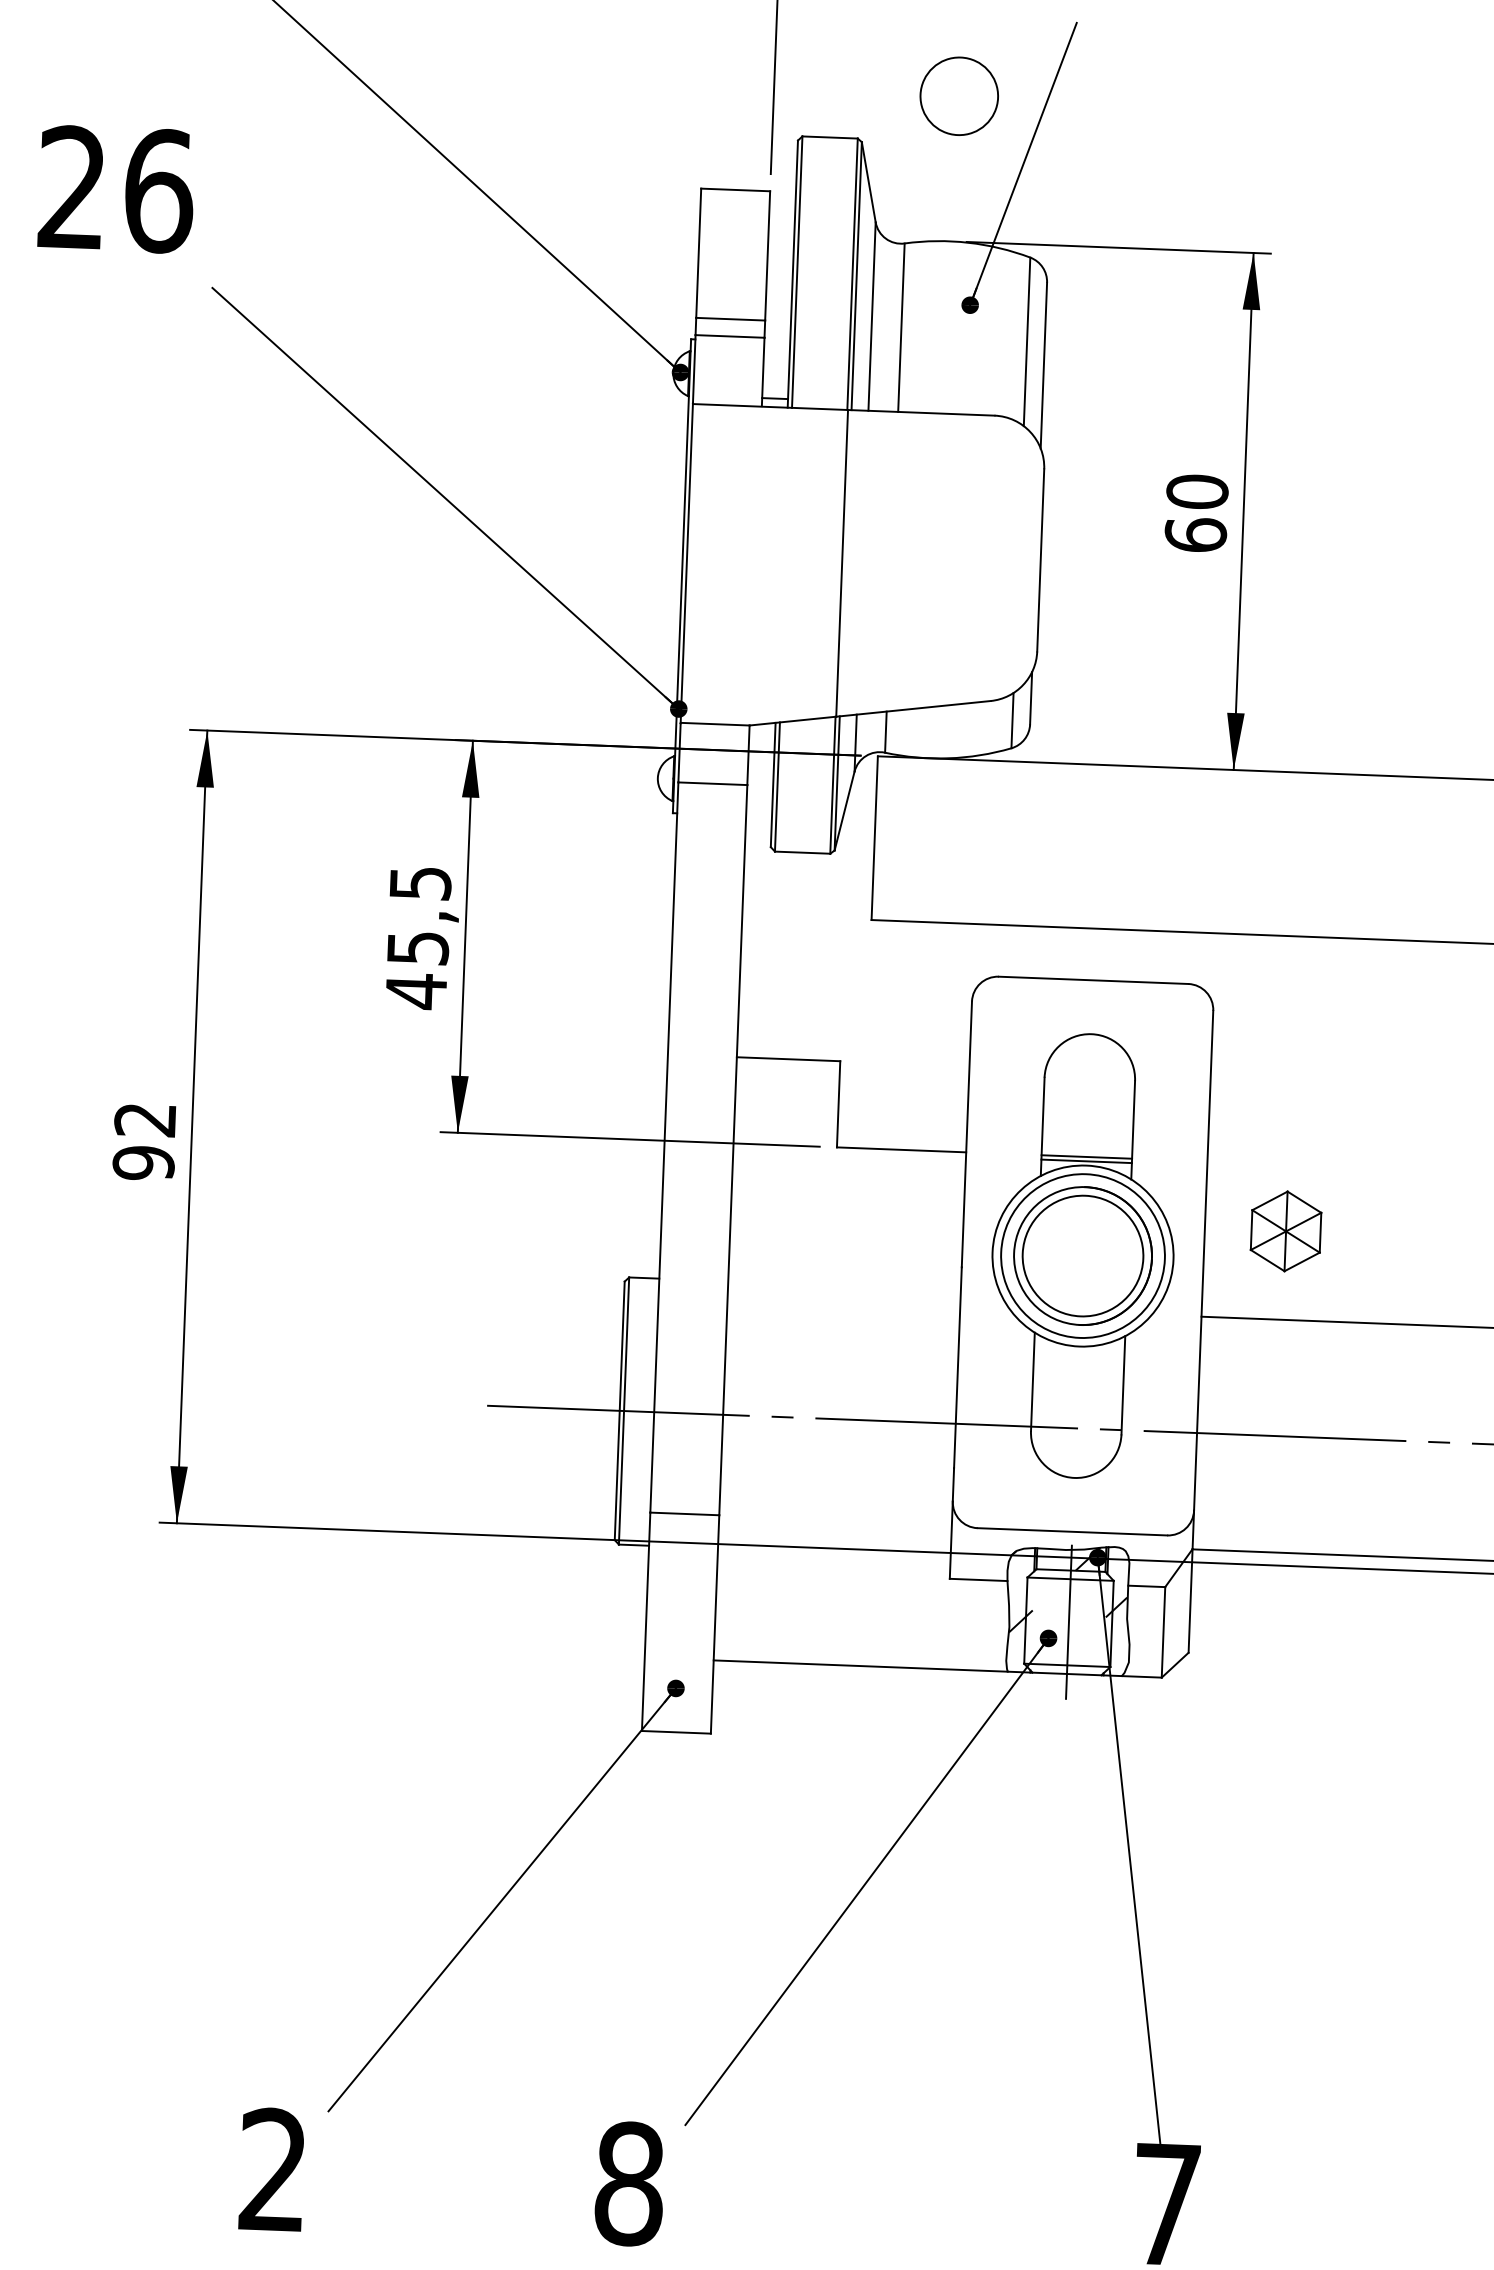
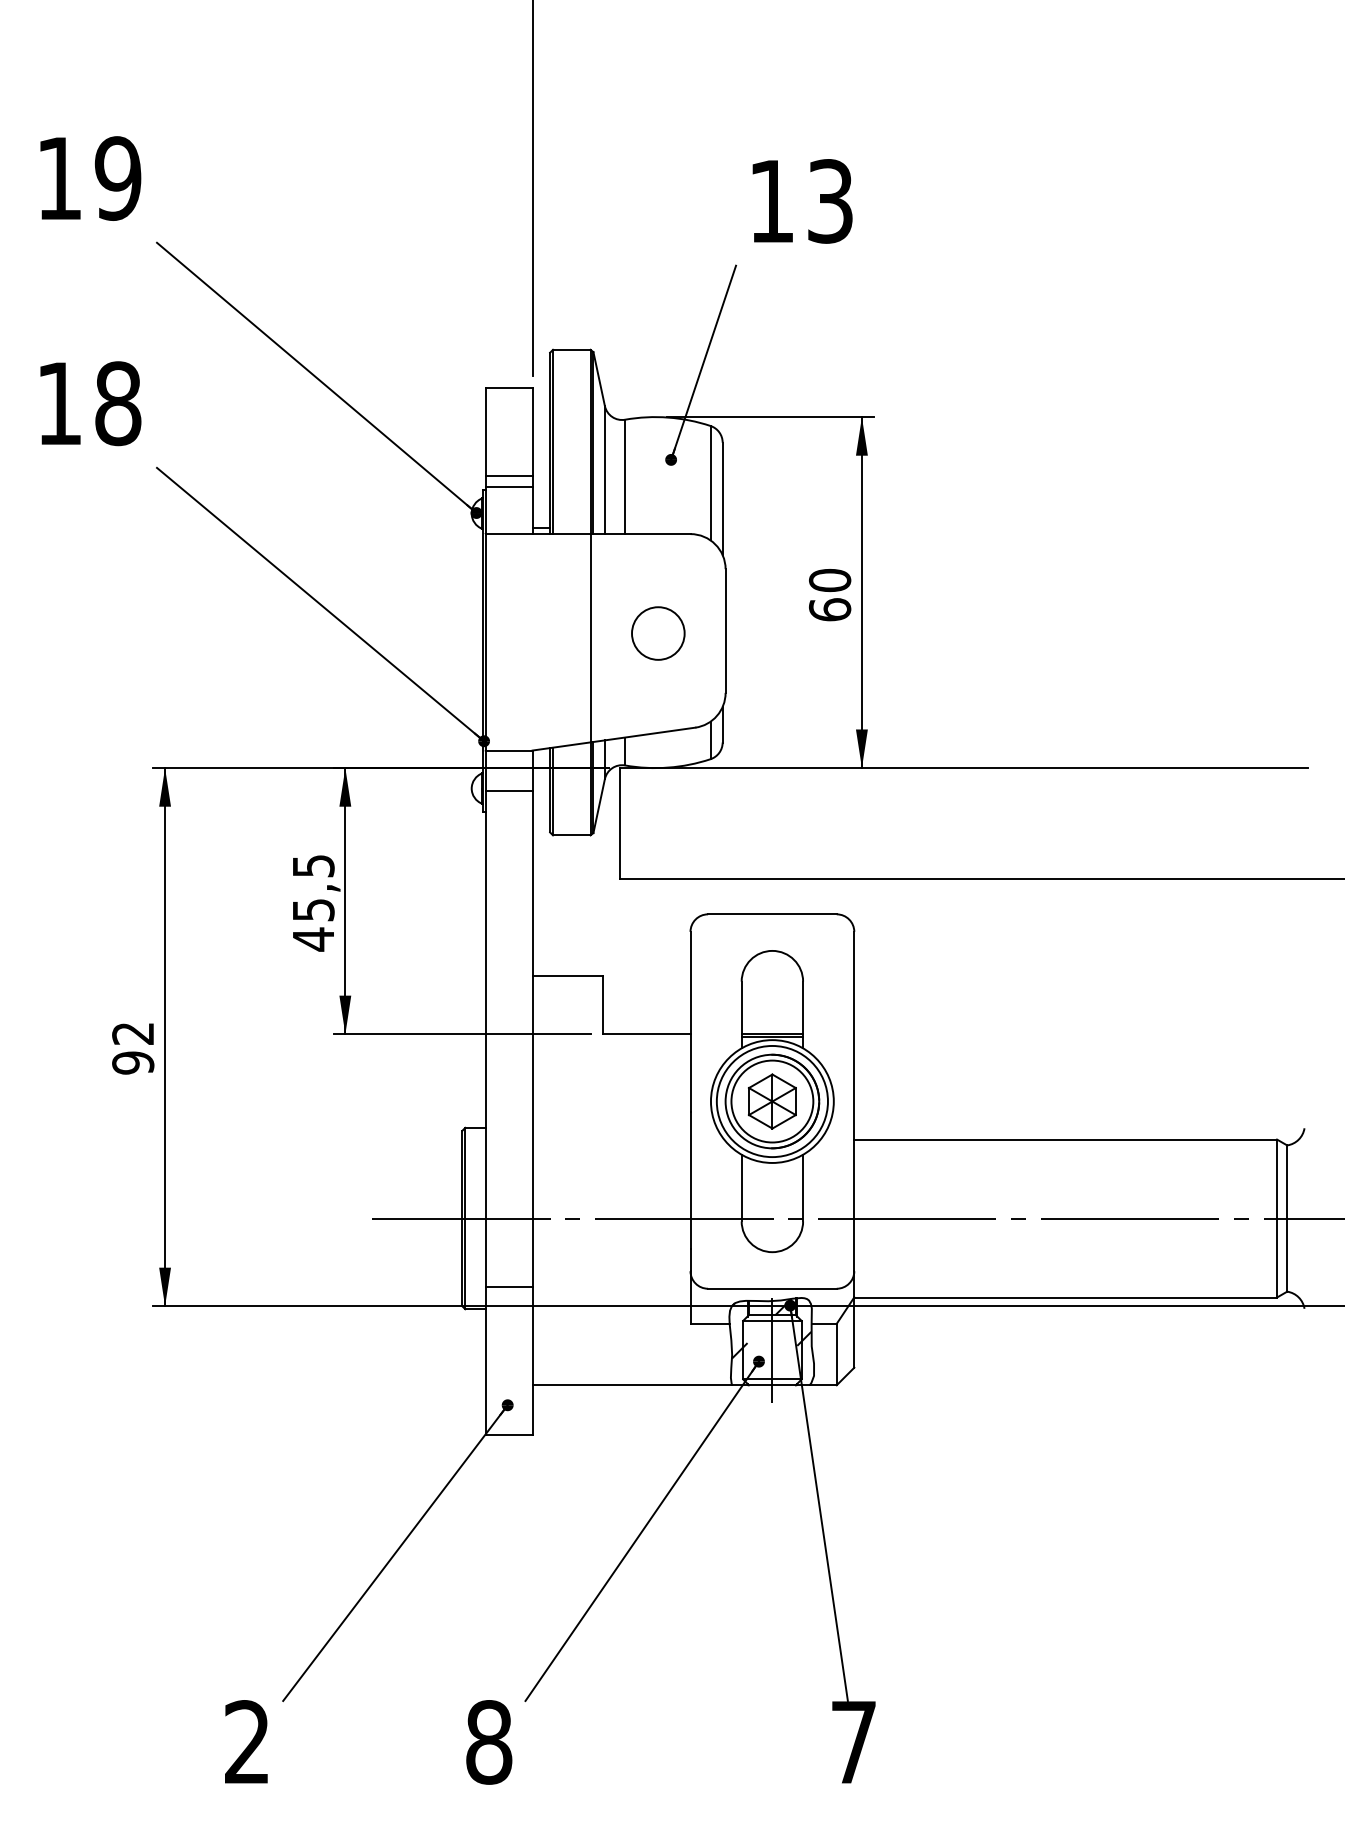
circle: (959, 96) -> (658, 633), moved
text: (116, 189) -> (89, 403), 26 -> 18
part: (1286, 1231) -> (772, 1101), moved

